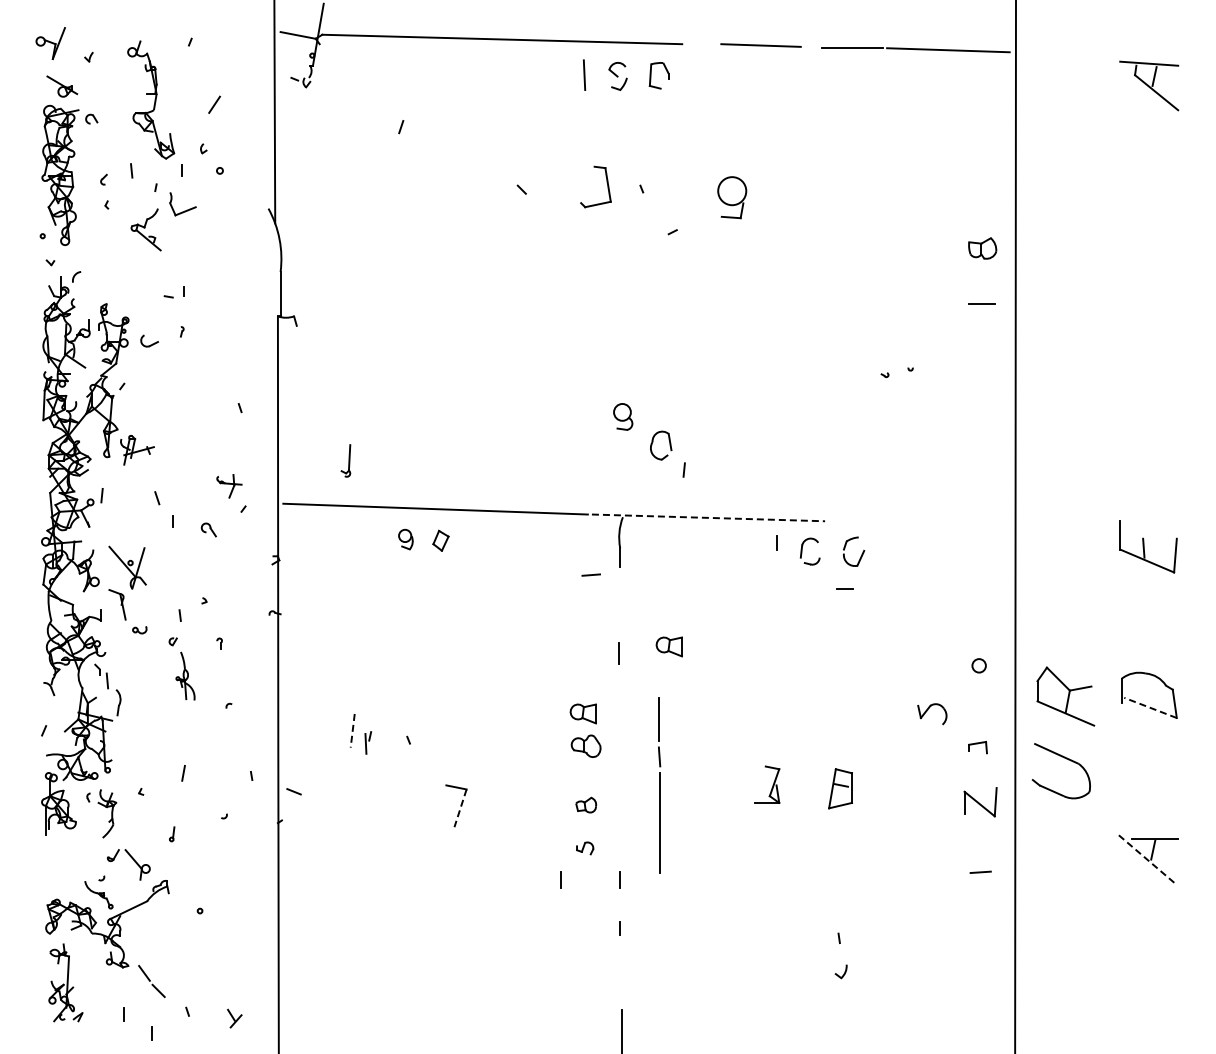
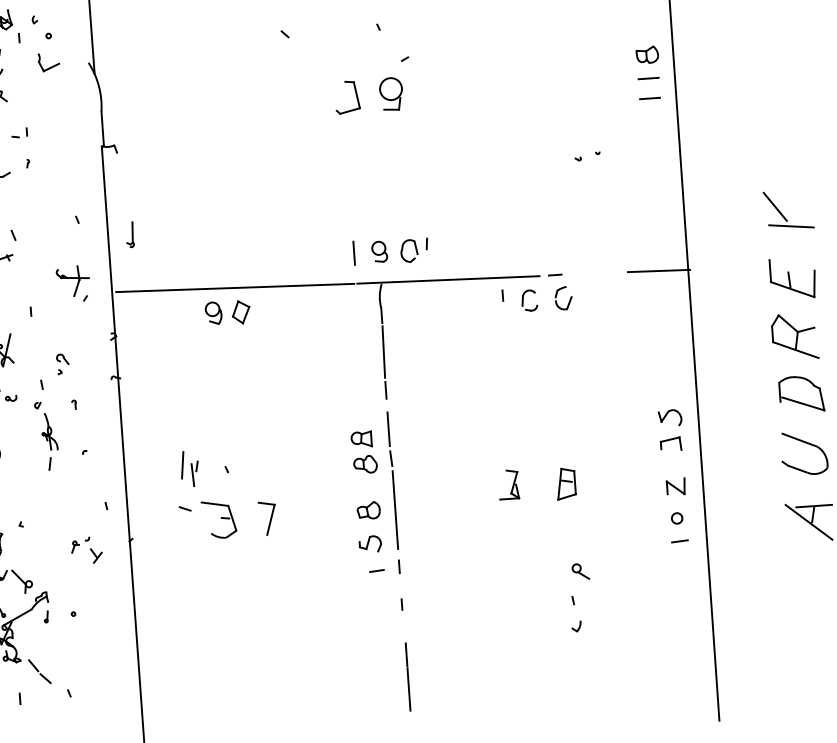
part: (606, 182) -> (355, 93), moved
part: (732, 197) -> (391, 94), moved
part: (184, 210) -> (50, 66), moved
line: (981, 278) -> (648, 78), added
part: (623, 416) -> (379, 251), moved
part: (669, 445) -> (415, 250), moved
line: (1131, 453) -> (774, 206), added
part: (345, 460) -> (129, 234), moved
line: (590, 475) -> (354, 253), added
line: (1150, 479) -> (790, 225), added
part: (229, 486) -> (73, 281), size x1.67
line: (157, 498) -> (13, 235), moved
line: (708, 517) -> (448, 279), dashed -> solid
line: (977, 524) -> (658, 270), added
part: (208, 529) -> (62, 359), moved
part: (405, 539) -> (213, 313), size x1.43
part: (440, 540) -> (240, 312), size x1.43
line: (590, 574) -> (376, 570), moved
line: (844, 588) -> (554, 274), moved
line: (619, 604) -> (383, 352), added
part: (668, 646) -> (424, 382), removed
circle: (978, 665) -> (676, 518), moved
part: (1065, 696) -> (794, 336), moved
line: (1150, 707) -> (803, 403), dashed -> solid
part: (932, 714) -> (670, 418), moved
line: (352, 730) -> (182, 465), dashed -> solid
part: (368, 742) -> (195, 473), size x1.43
part: (977, 747) -> (670, 444), size x1.43
part: (1066, 759) -> (807, 444), moved
line: (183, 773) -> (50, 464), moved
part: (659, 785) -> (392, 480), moved
line: (293, 791) -> (184, 508), moved
part: (980, 802) -> (675, 486), size x0.71
part: (394, 803) -> (219, 519), added
part: (586, 804) -> (368, 509), size x1.43
line: (460, 808) -> (270, 519), dashed -> solid
part: (207, 825) -> (74, 547), added
part: (172, 834) -> (46, 617), moved
part: (584, 848) -> (369, 544), size x1.67
line: (1147, 859) -> (809, 522), dashed -> solid
line: (560, 879) -> (352, 569), removed
part: (851, 902) -> (580, 571), added
line: (621, 992) -> (406, 654), added
part: (234, 1018) -> (96, 555), moved
line: (151, 1033) -> (42, 712), removed

